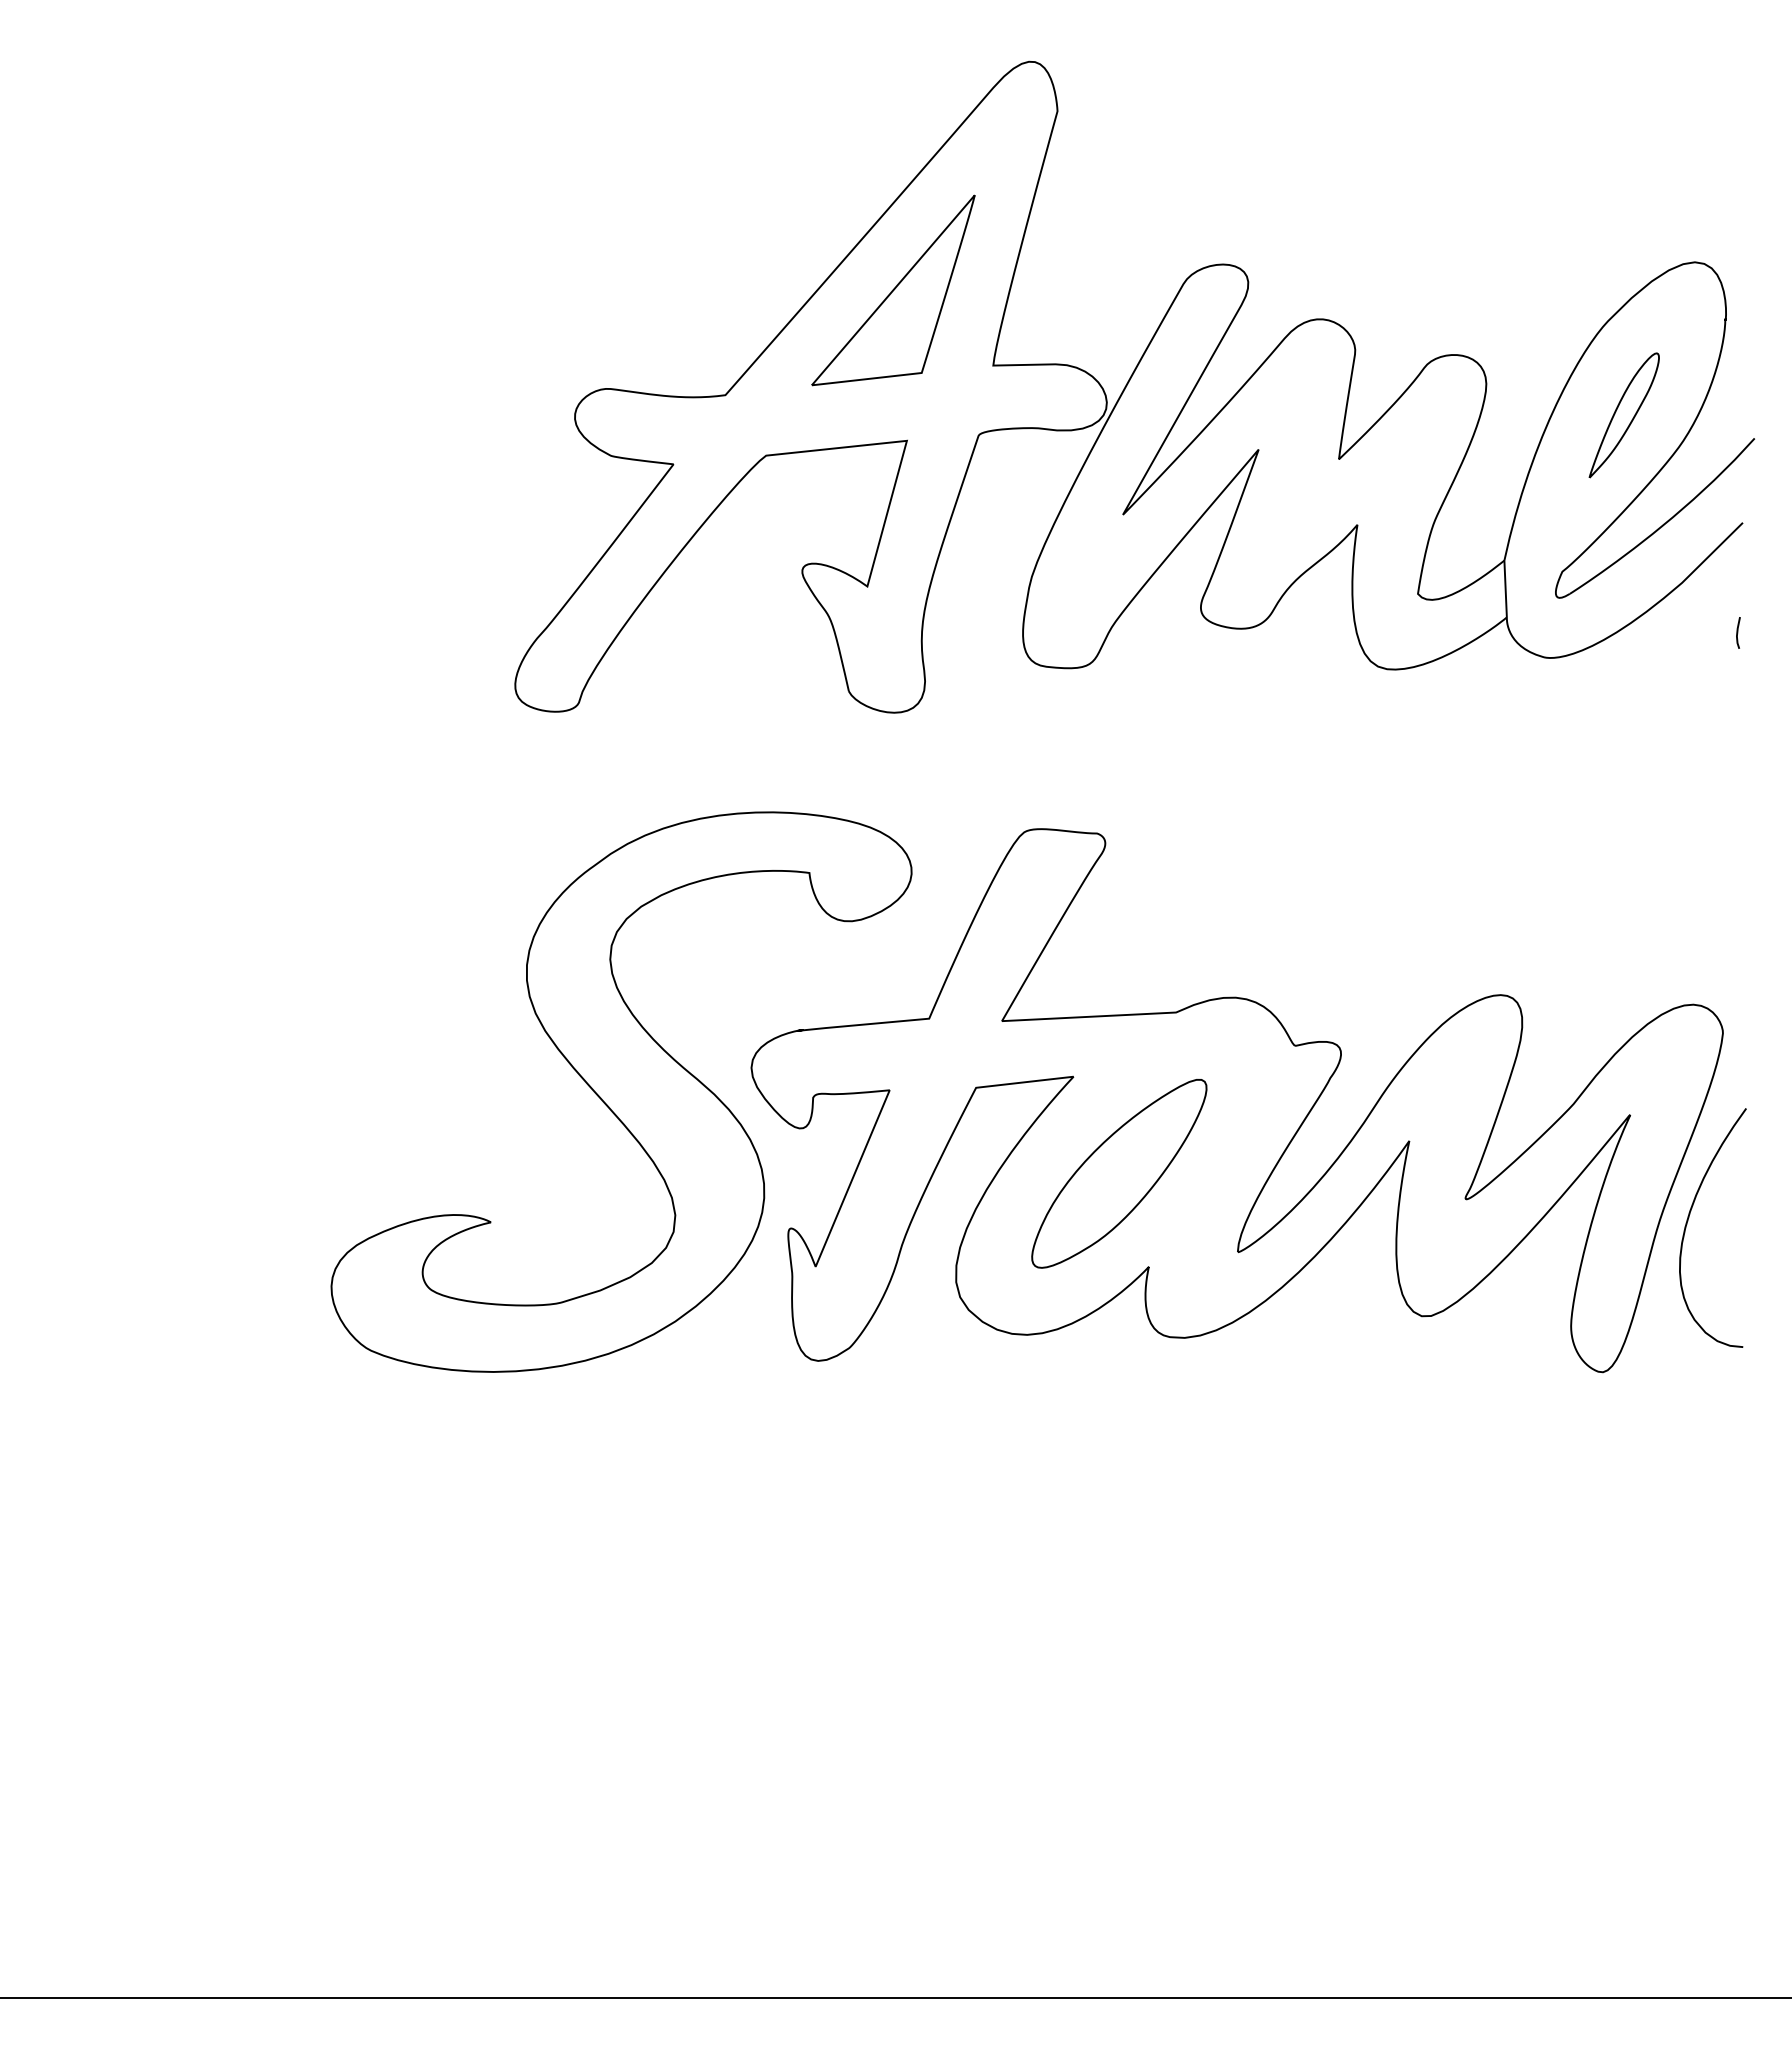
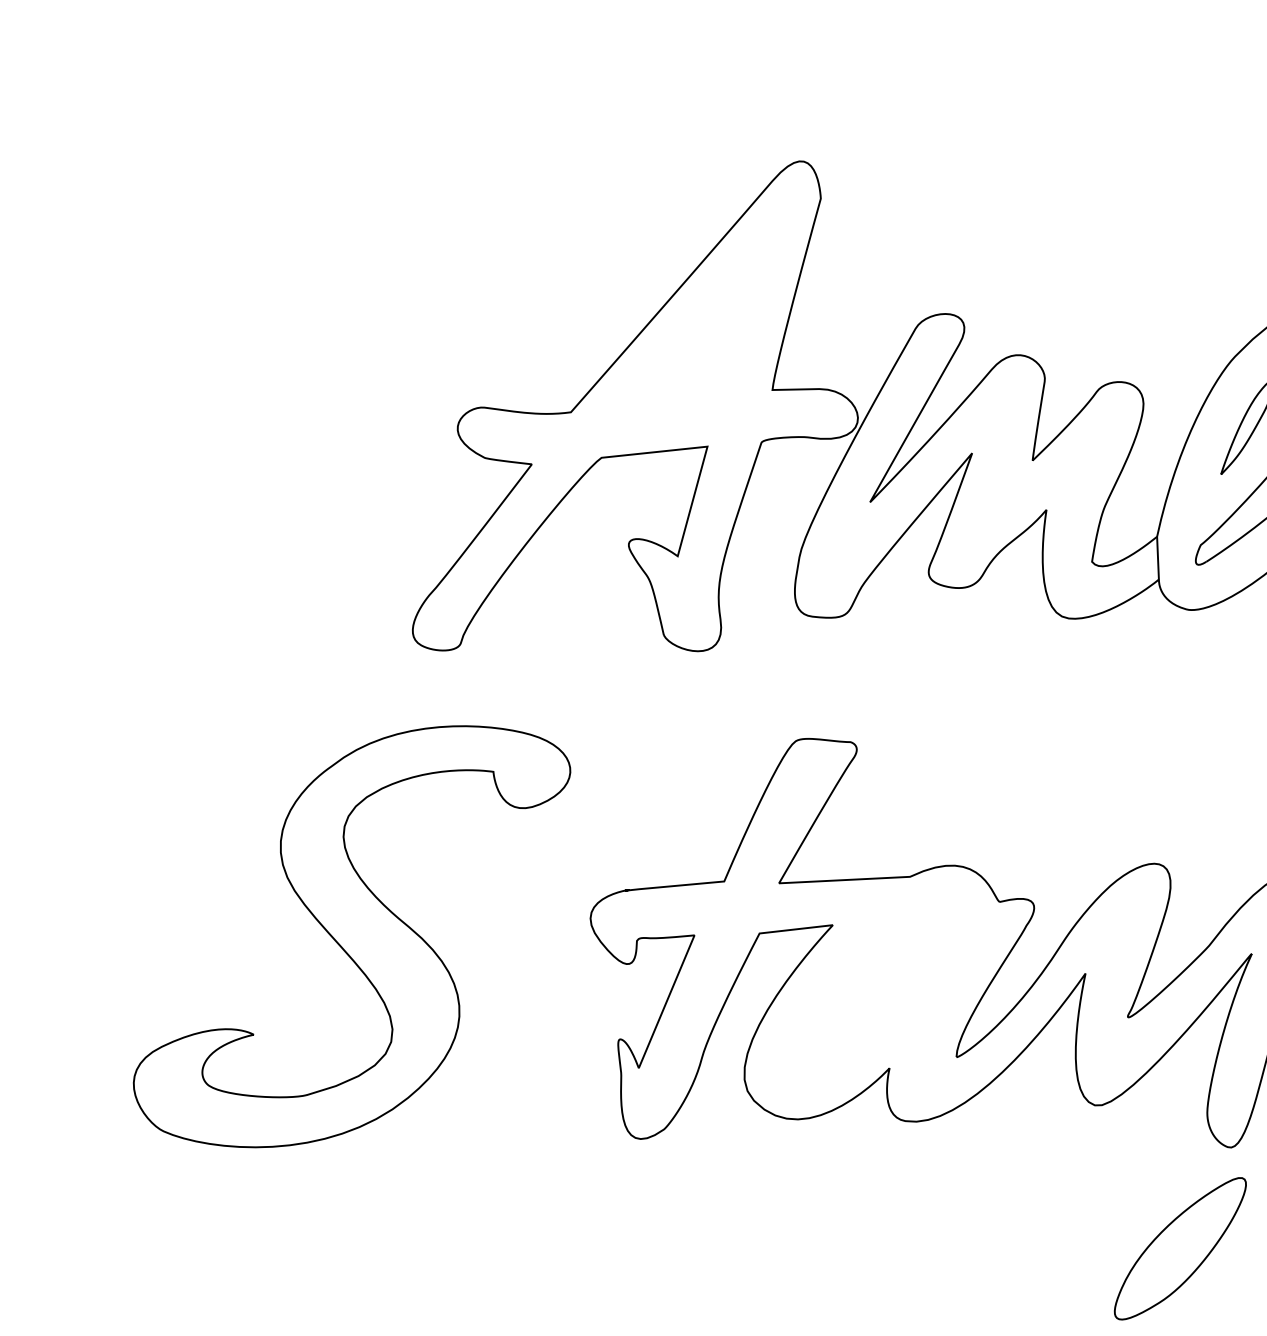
part: (893, 290) -> (697, 333), removed
part: (621, 1091) -> (352, 936), moved
part: (1119, 1173) -> (1180, 1248), moved

